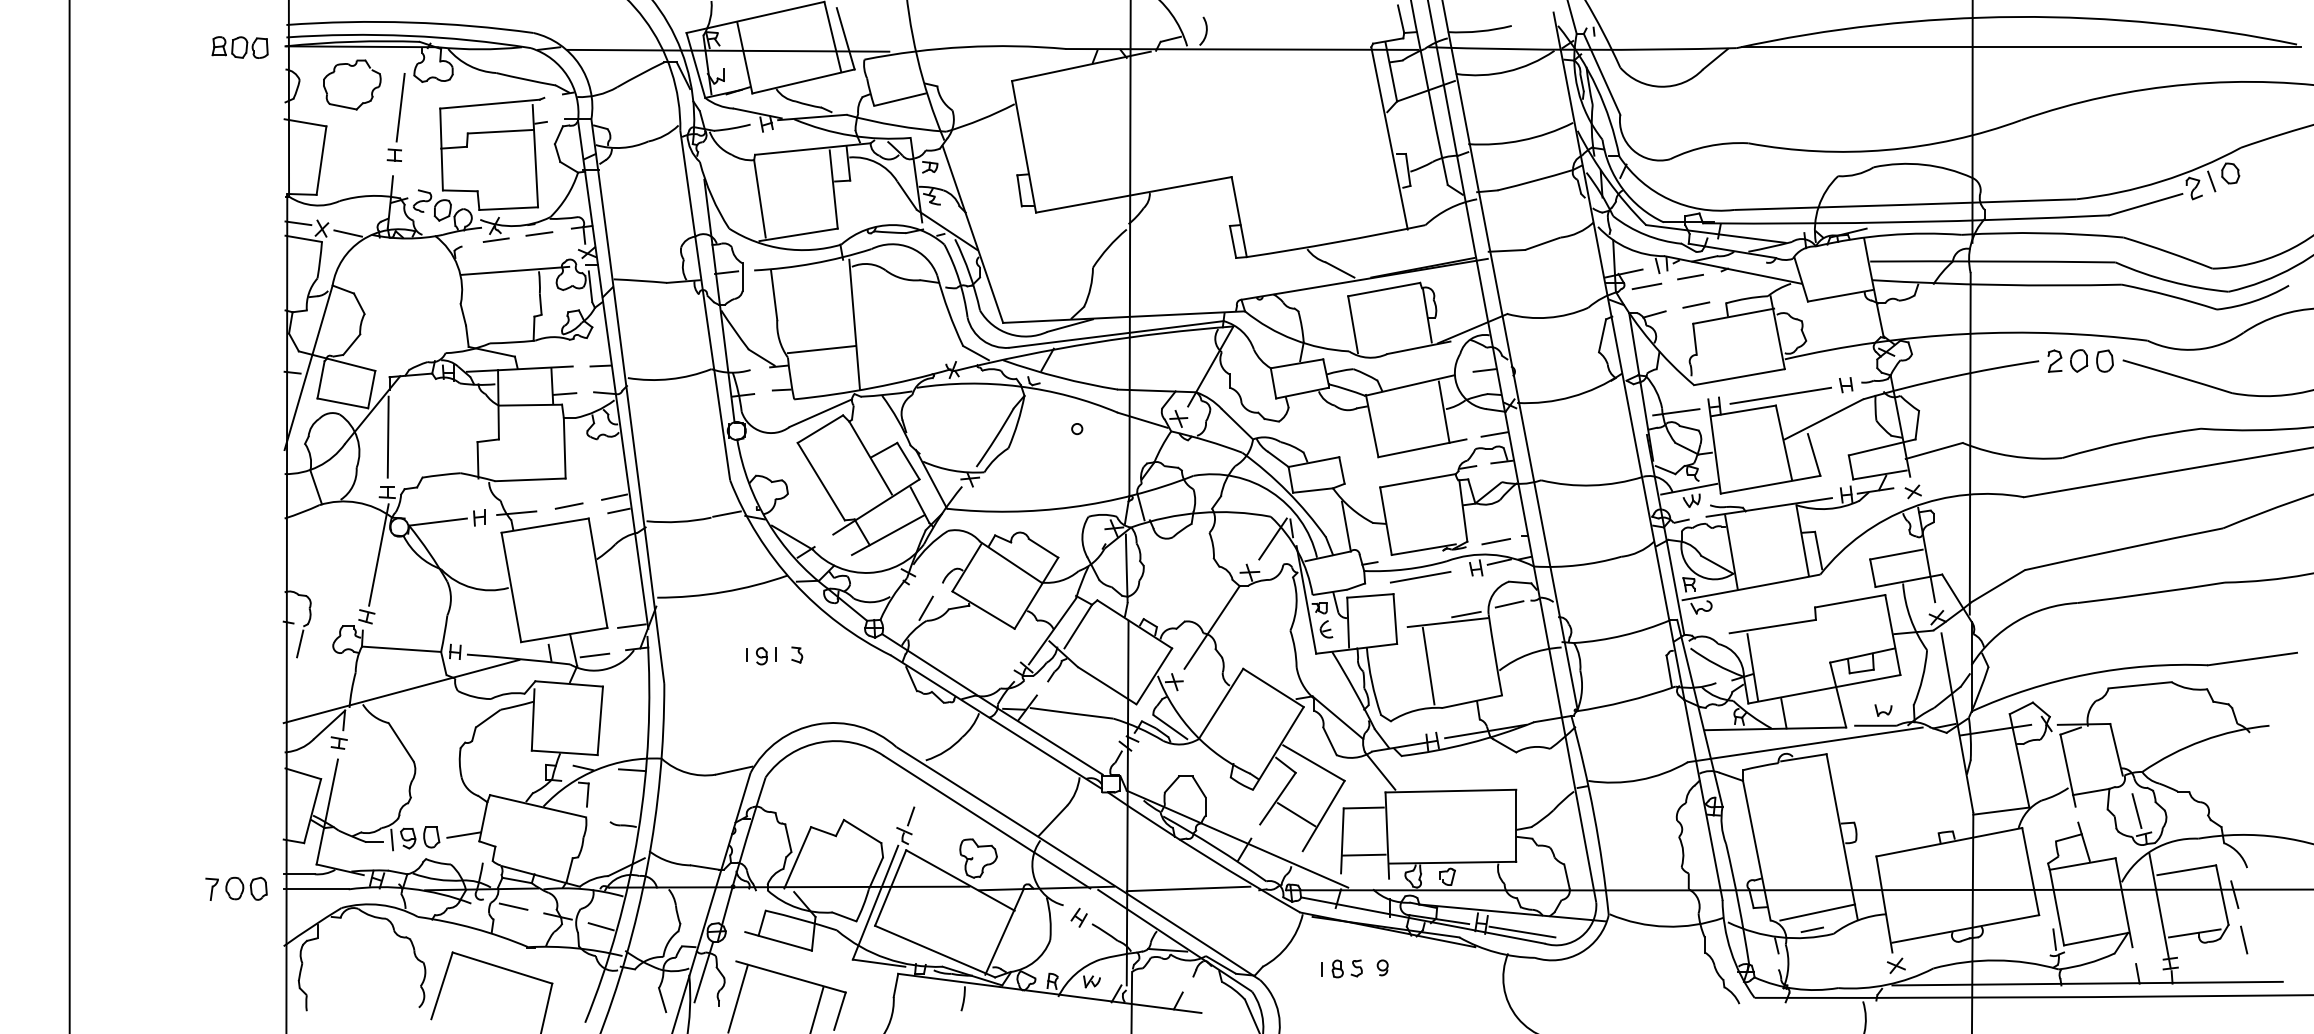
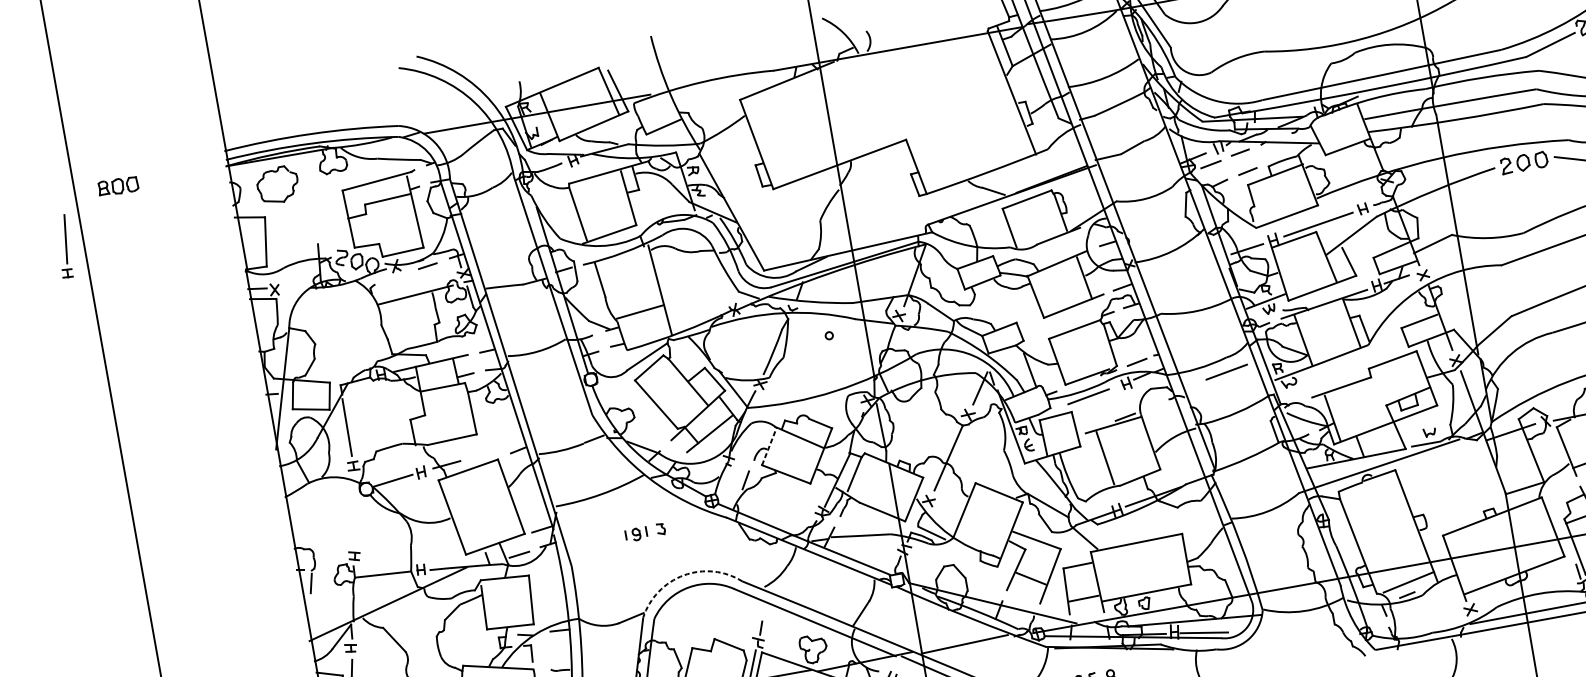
part: (239, 47) -> (117, 186), moved
part: (395, 117) -> (63, 246), moved
line: (347, 233) -> (293, 289), removed
line: (495, 239) -> (397, 275), removed
line: (614, 496) -> (513, 440), removed
line: (568, 505) -> (482, 452), removed
line: (378, 554) -> (355, 511), removed
line: (967, 567) -> (769, 446), solid -> dashed
line: (1617, 577) -> (1226, 372), added
line: (1509, 604) -> (1154, 404), removed
arc: (817, 724) -> (684, 575), solid -> dashed

